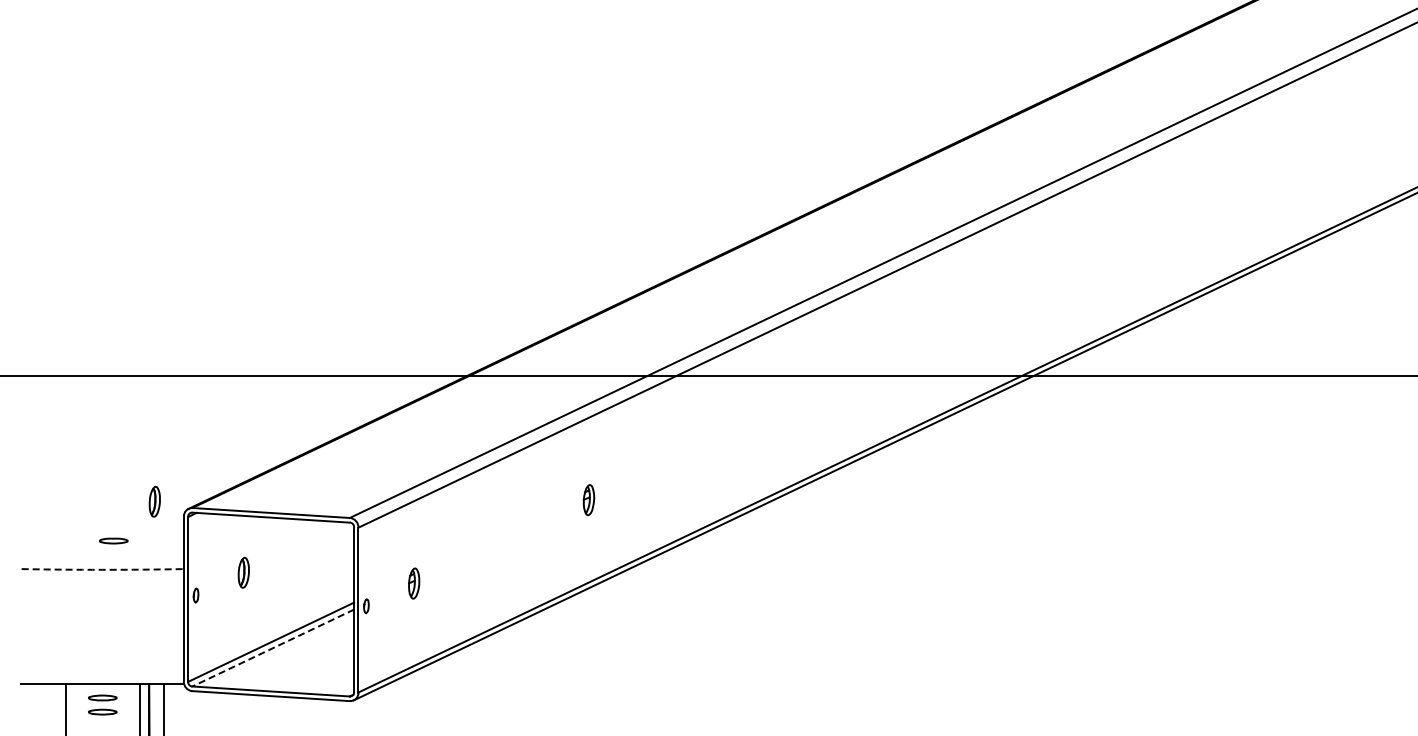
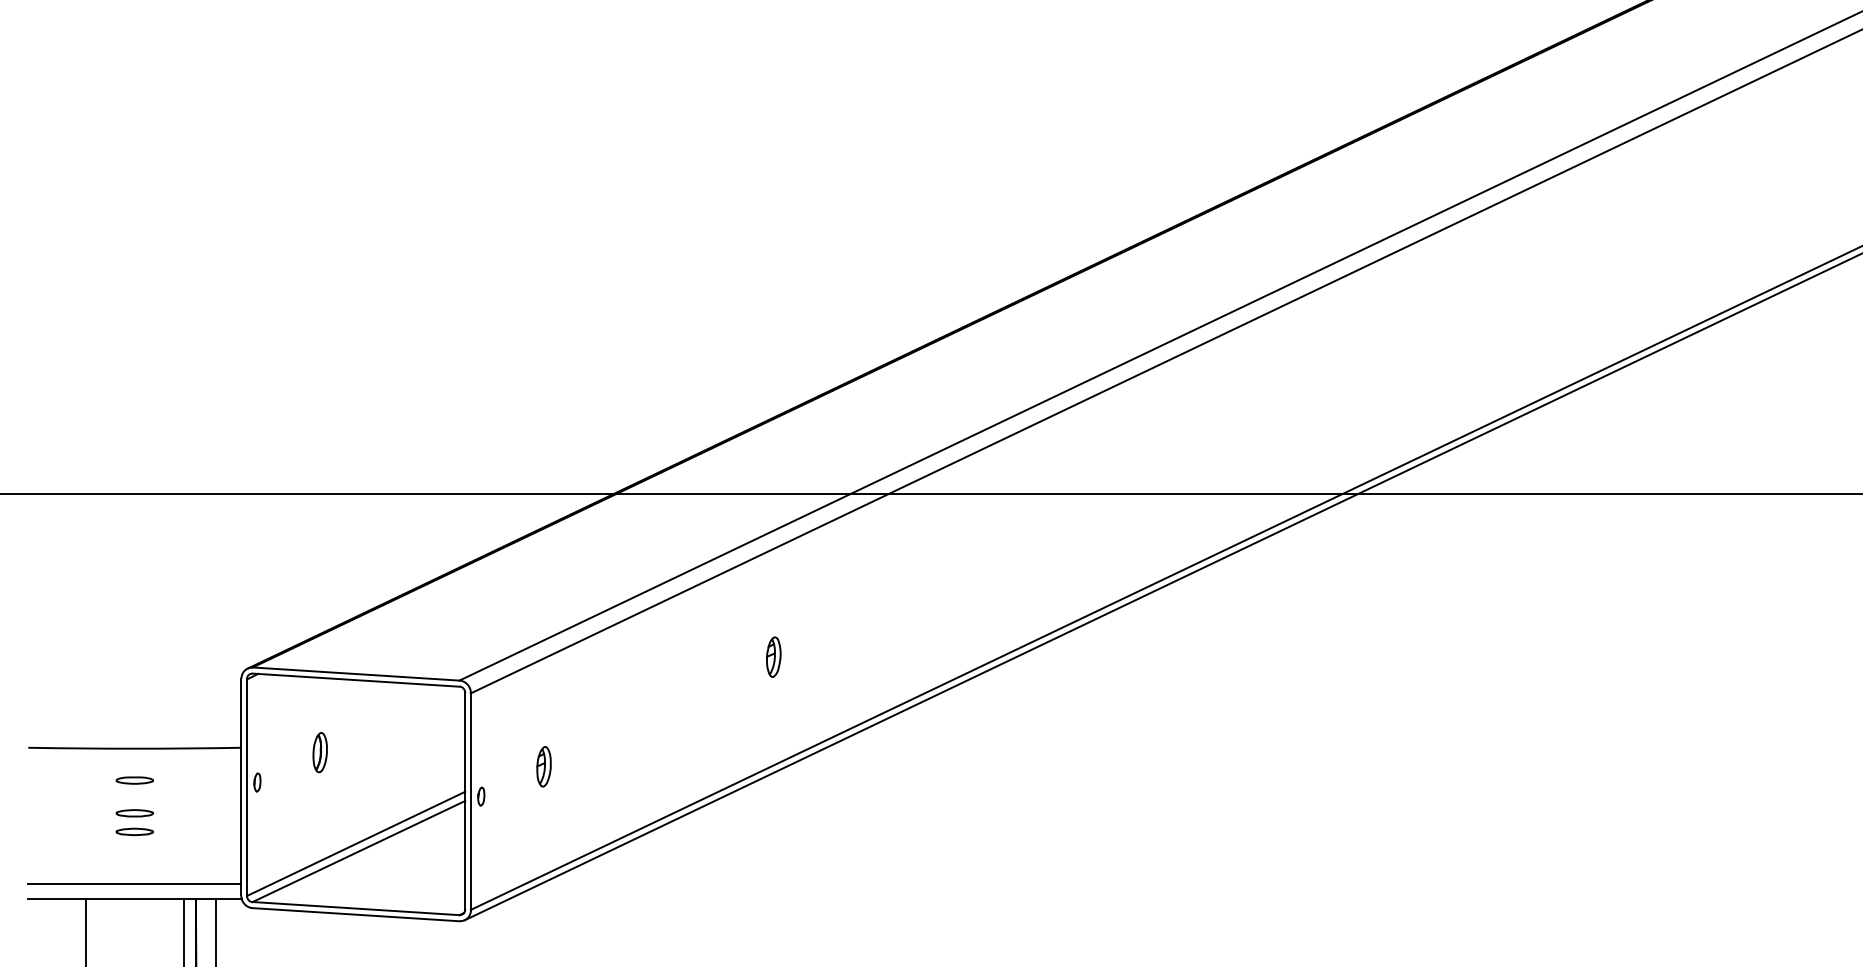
part: (154, 501) -> (202, 658), removed
part: (113, 540) -> (134, 779), moved
arc: (102, 569) -> (134, 748), dashed -> solid
line: (273, 648) -> (359, 852), dashed -> solid
line: (102, 672) -> (134, 883), added
part: (102, 704) -> (134, 821), moved

